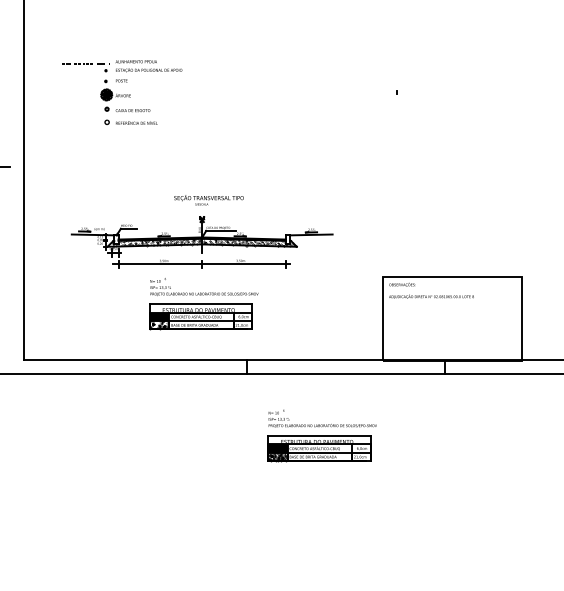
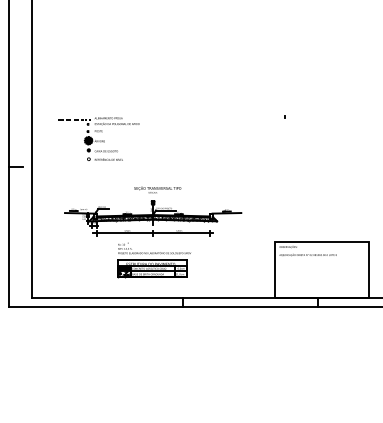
part: (121, 91) -> (98, 138), moved
part: (321, 436) -> (233, 349), removed

